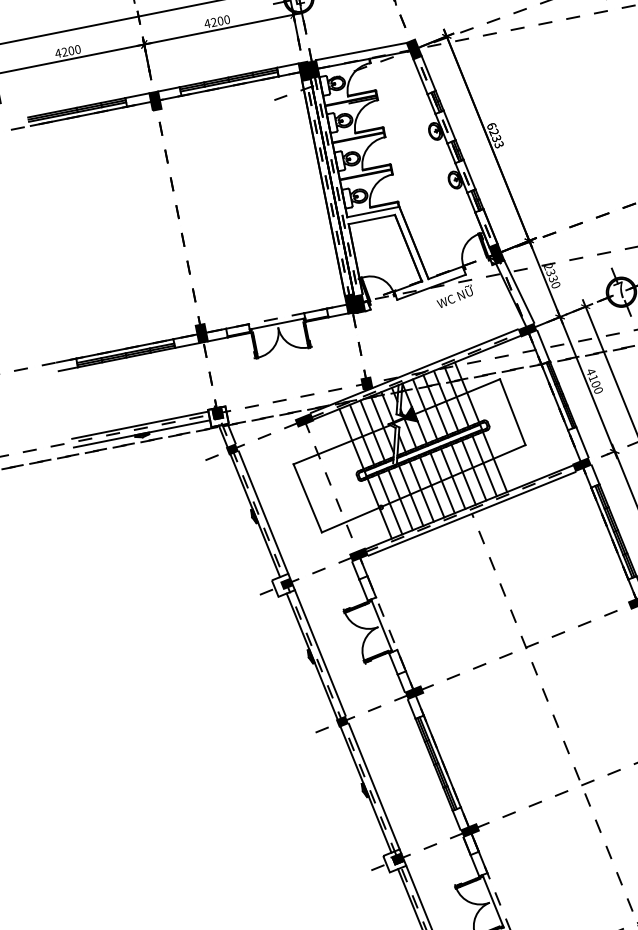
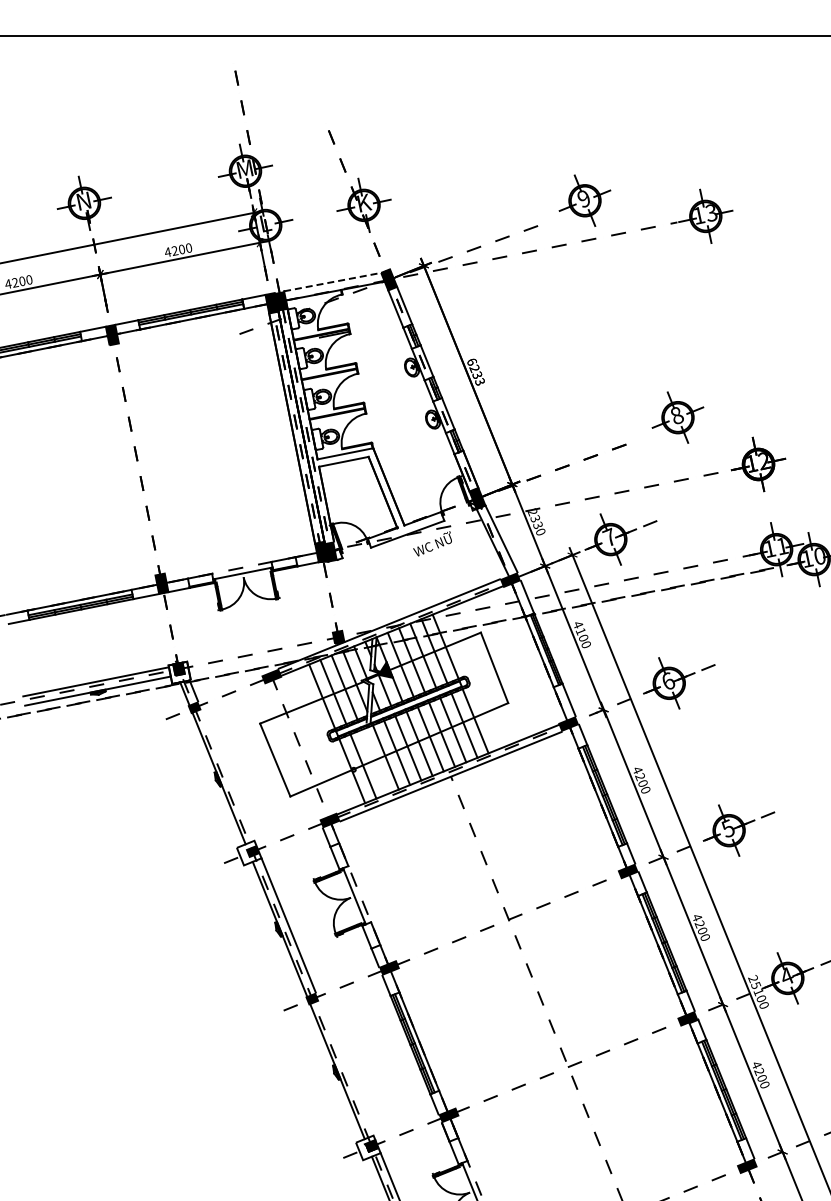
line: (362, 51) -> (333, 282), solid -> dashed
line: (400, 499) -> (374, 761), removed
line: (263, 512) -> (227, 775), removed
line: (374, 786) -> (346, 1068), removed

